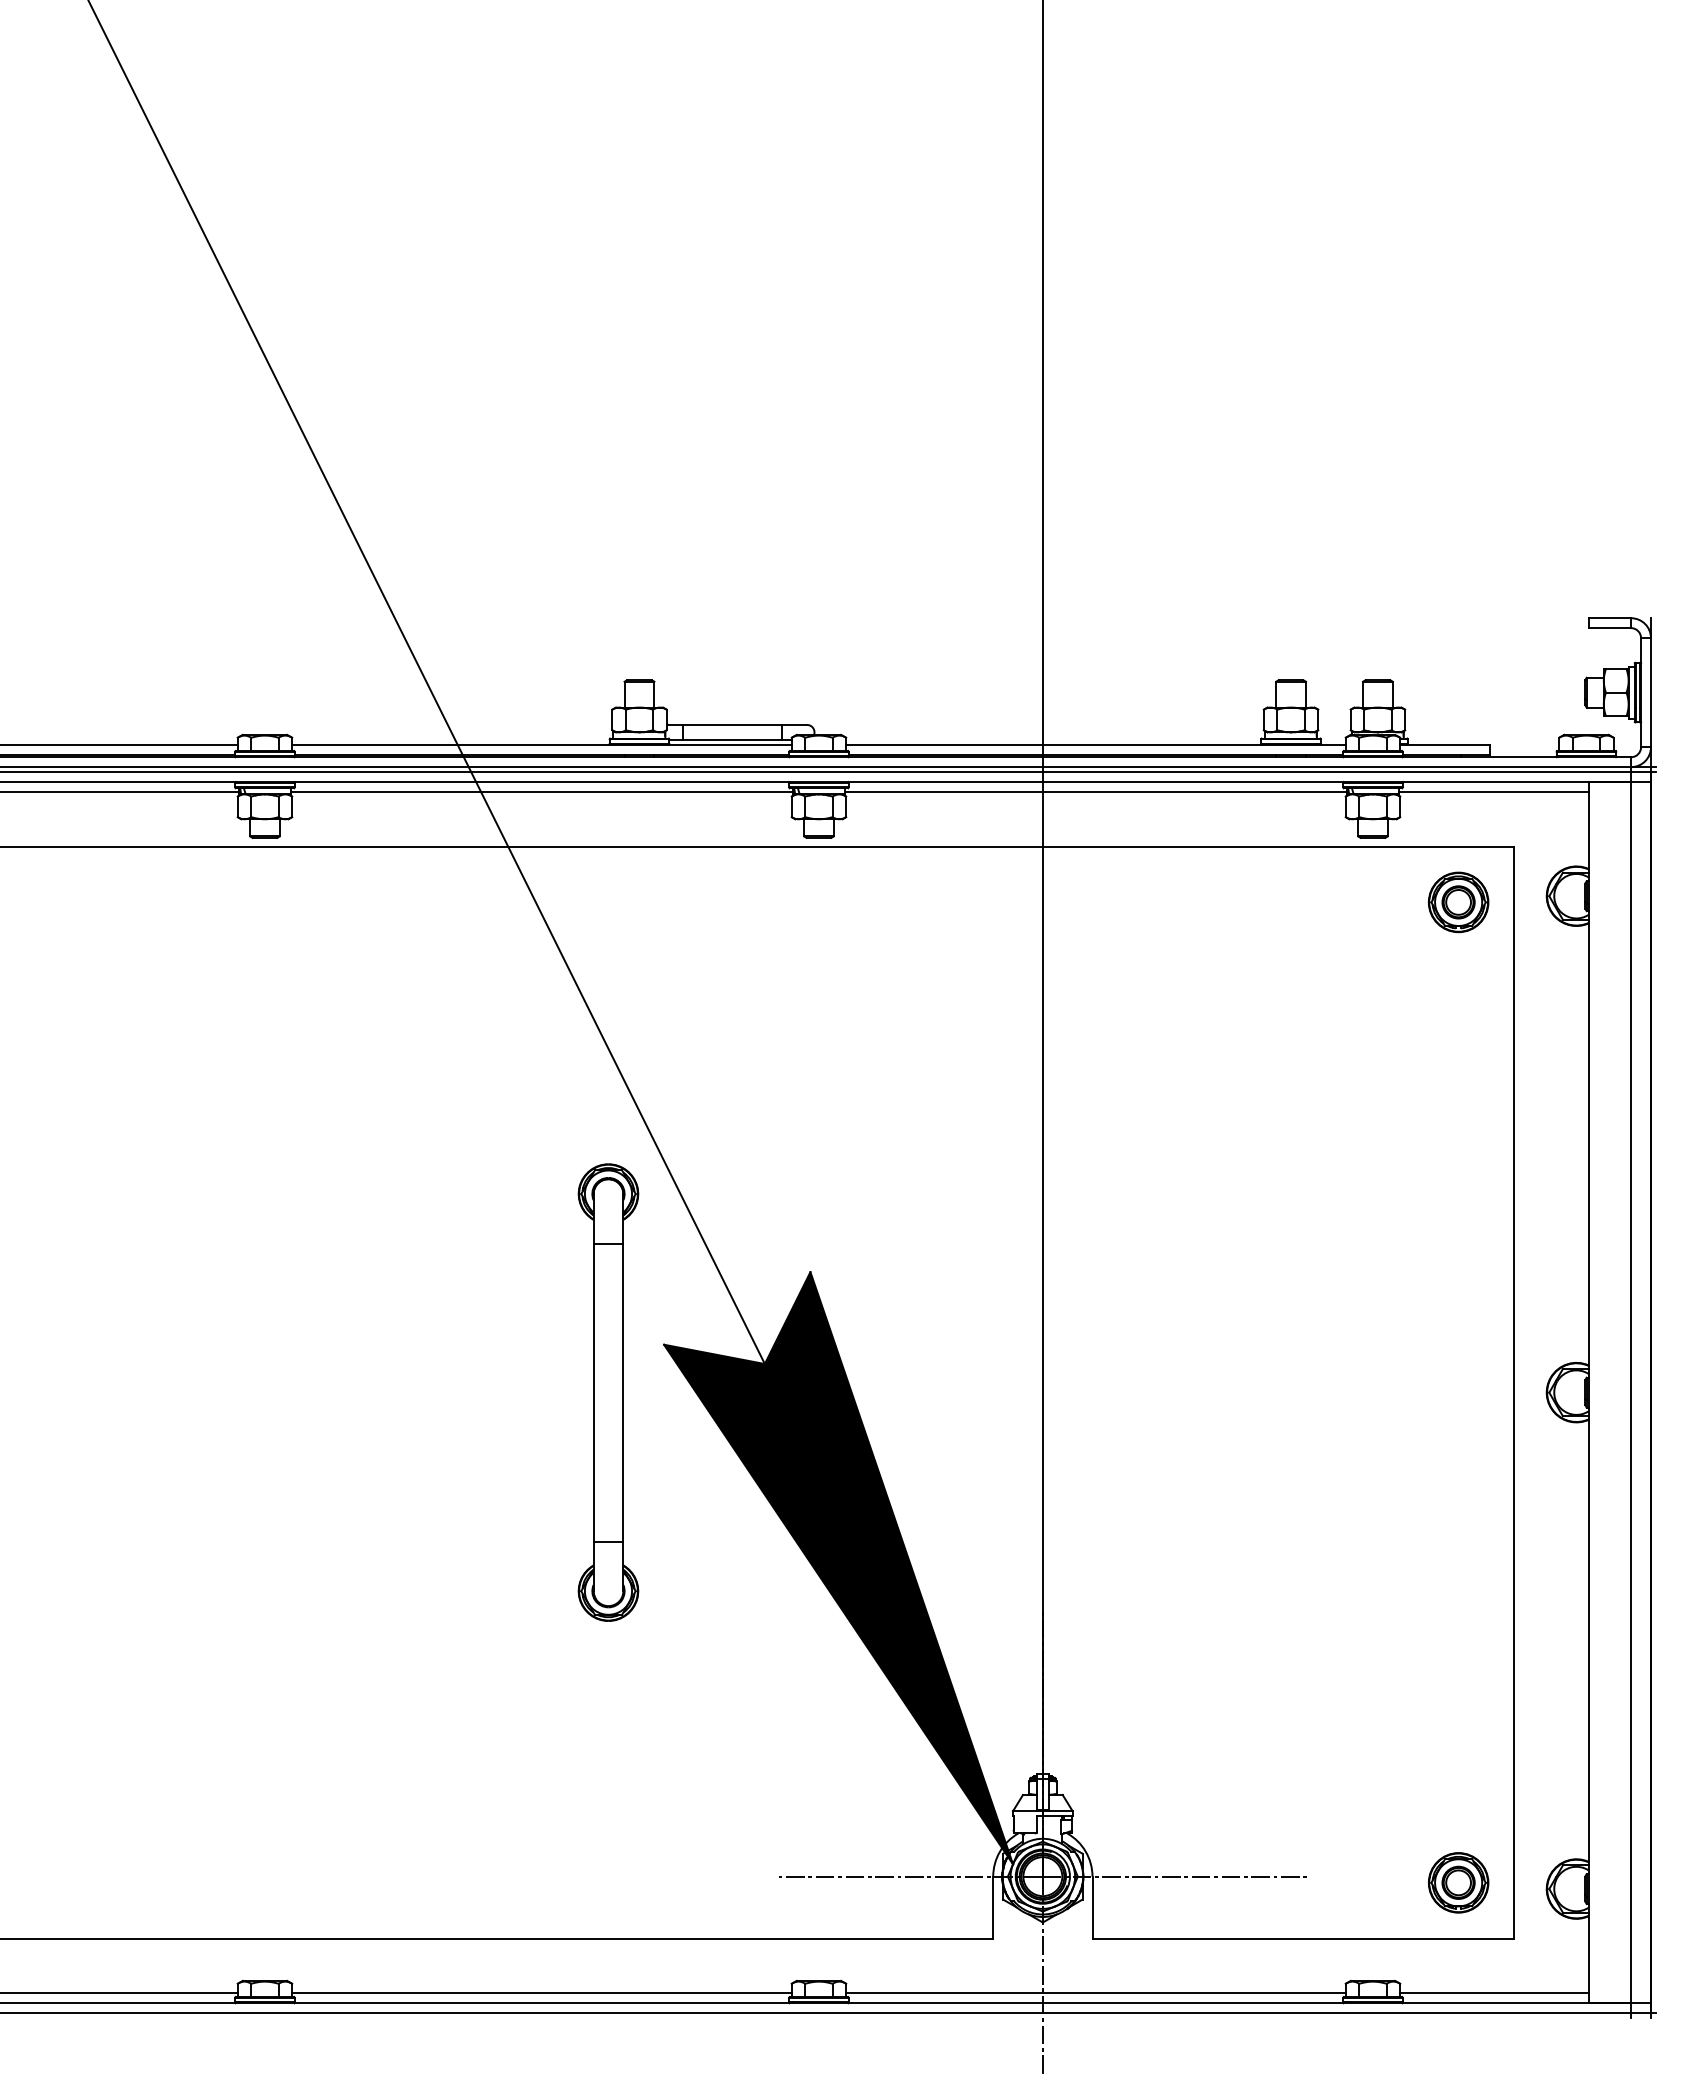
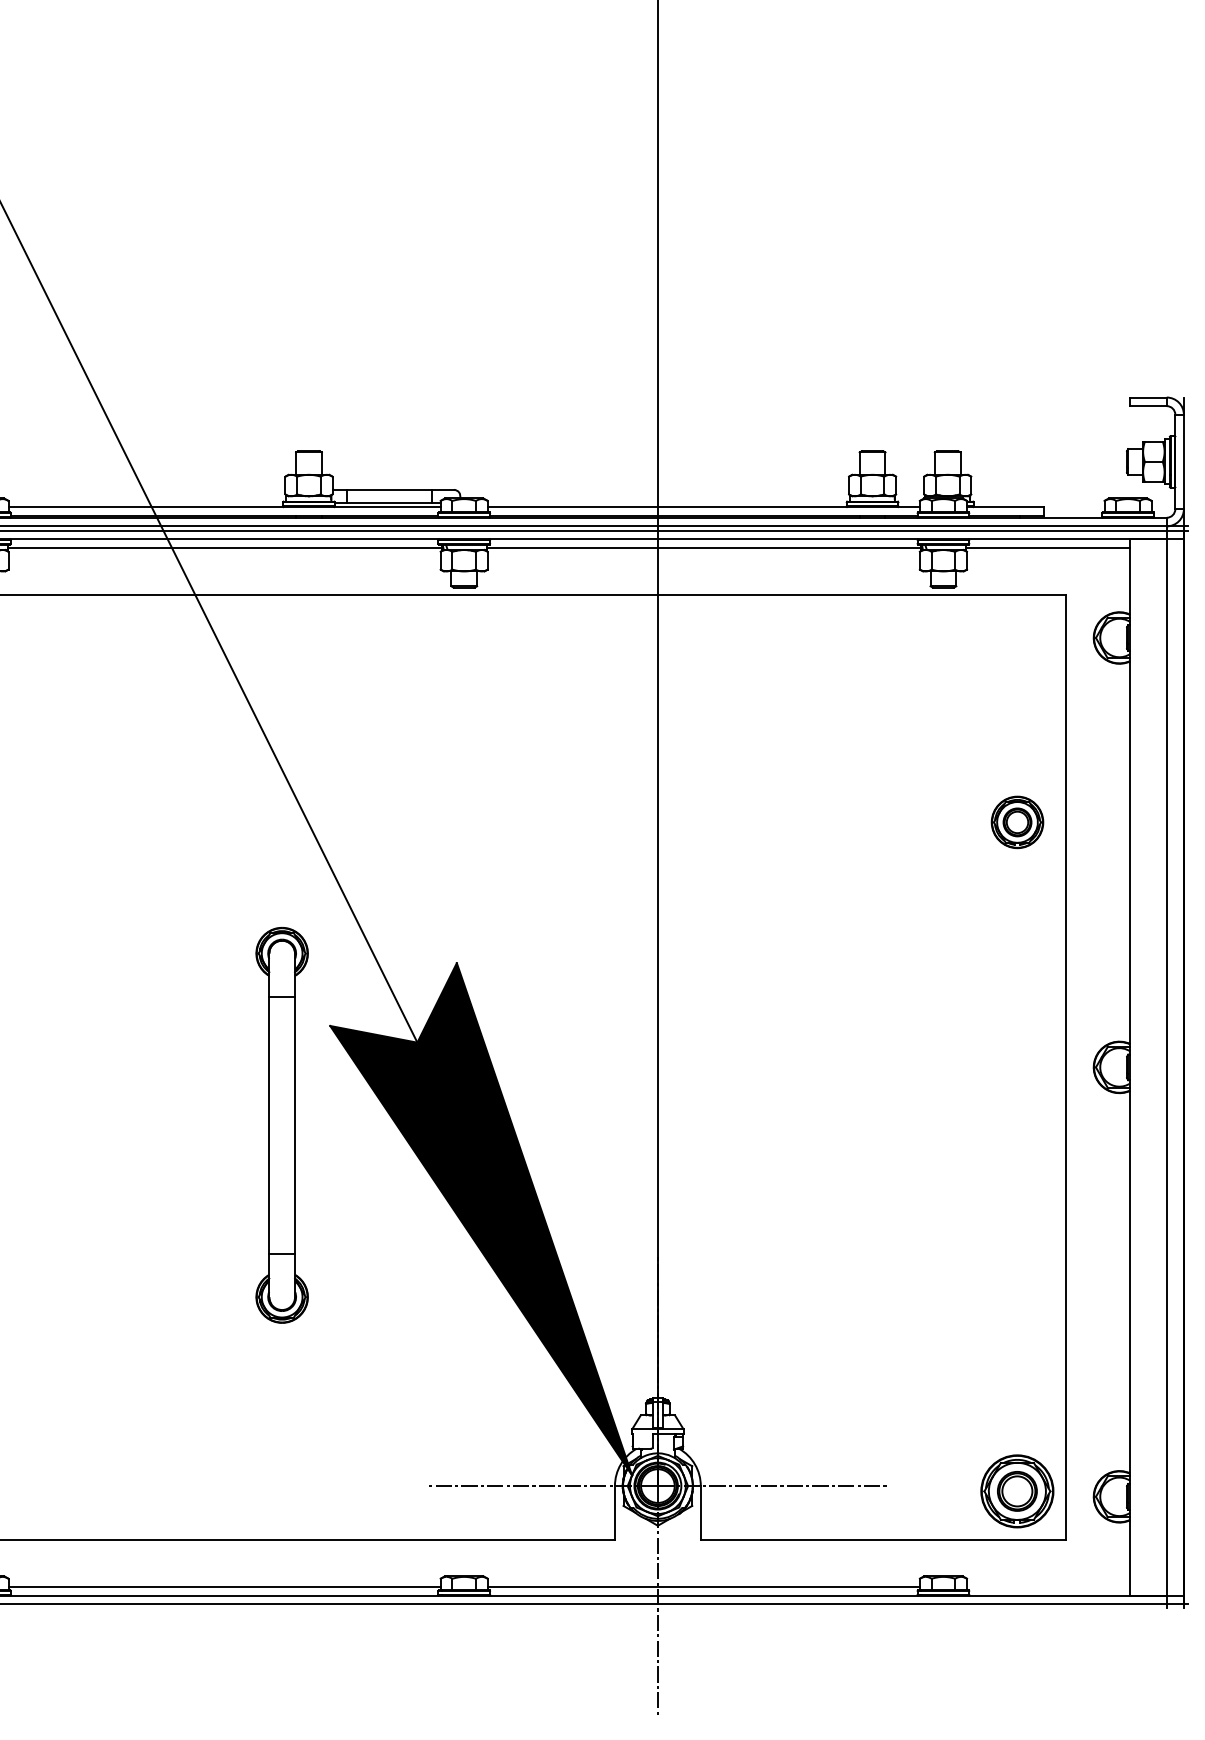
part: (1458, 902) -> (1017, 822), moved
part: (608, 1392) -> (282, 1125), moved
part: (1458, 1882) -> (1017, 1491), size x1.4
line: (1494, 1993) -> (1048, 1587), removed

